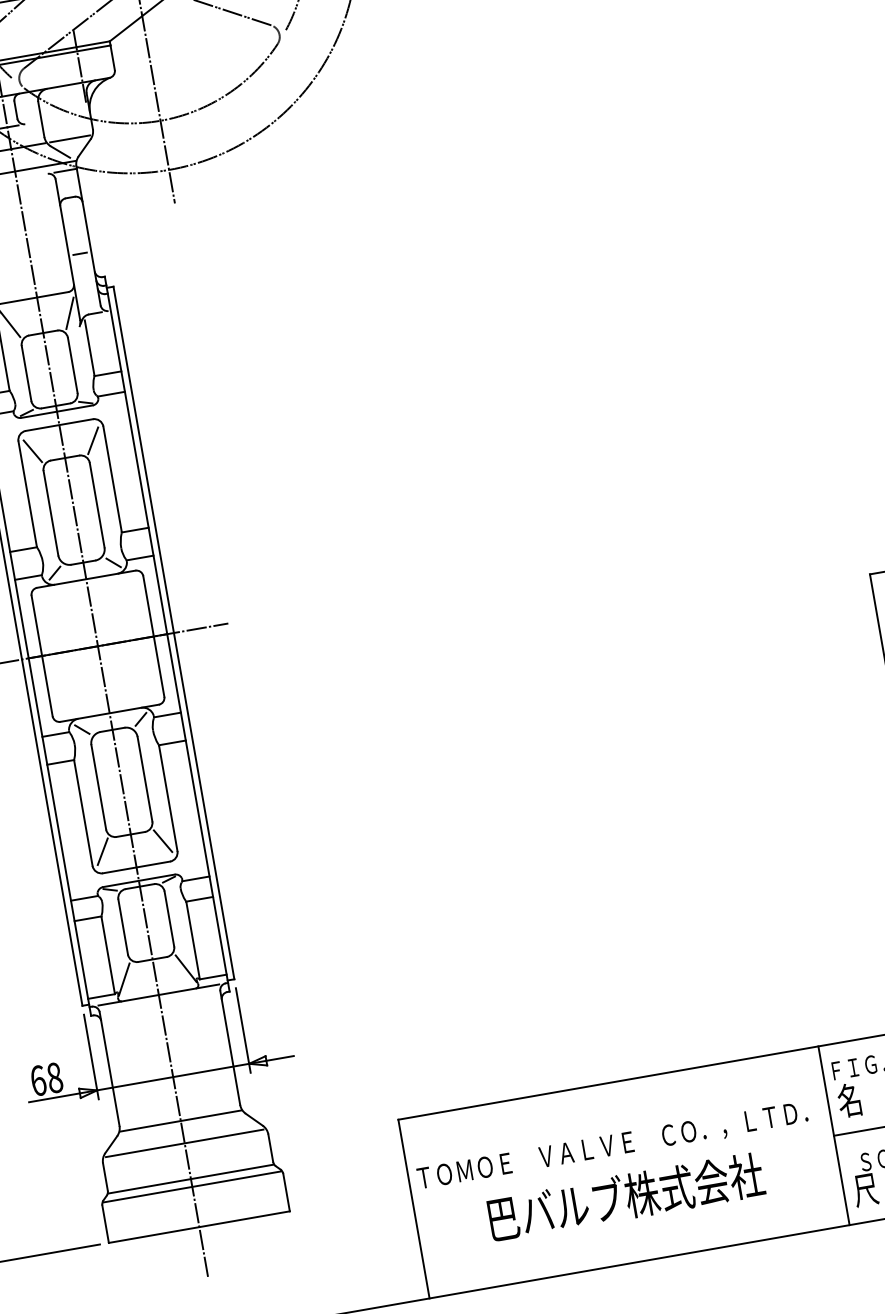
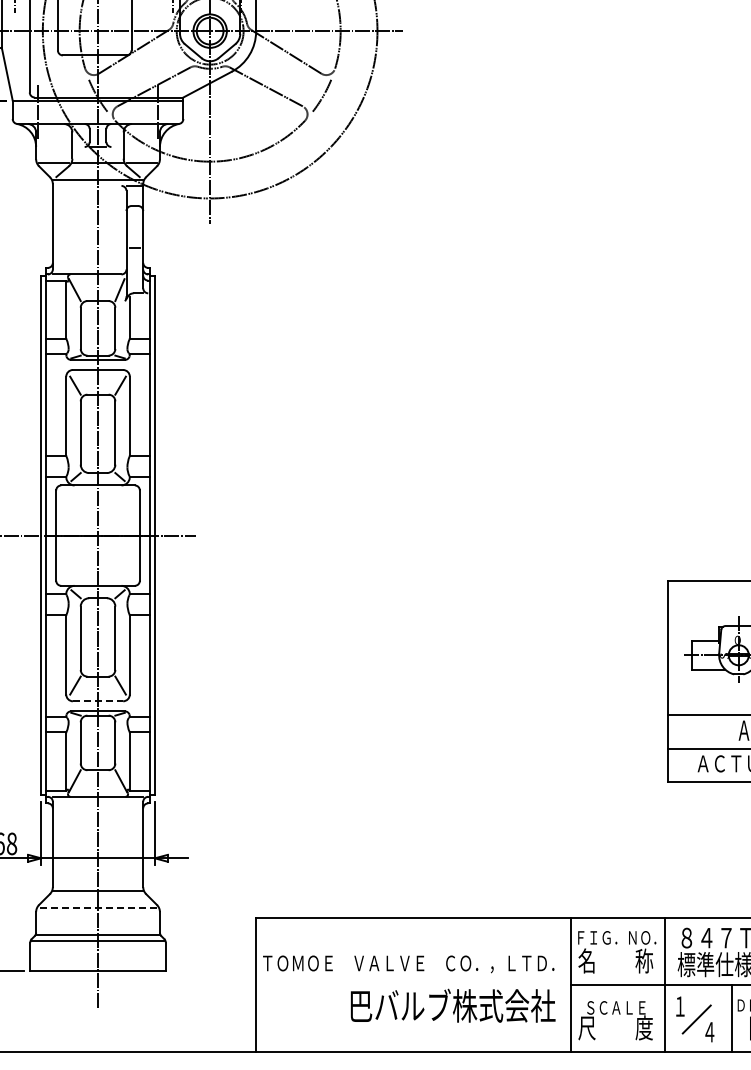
line: (137, 867) -> (98, 701), solid -> dashed
line: (185, 1142) -> (98, 907), solid -> dashed
text: (625, 1196) -> (452, 1005), moved

